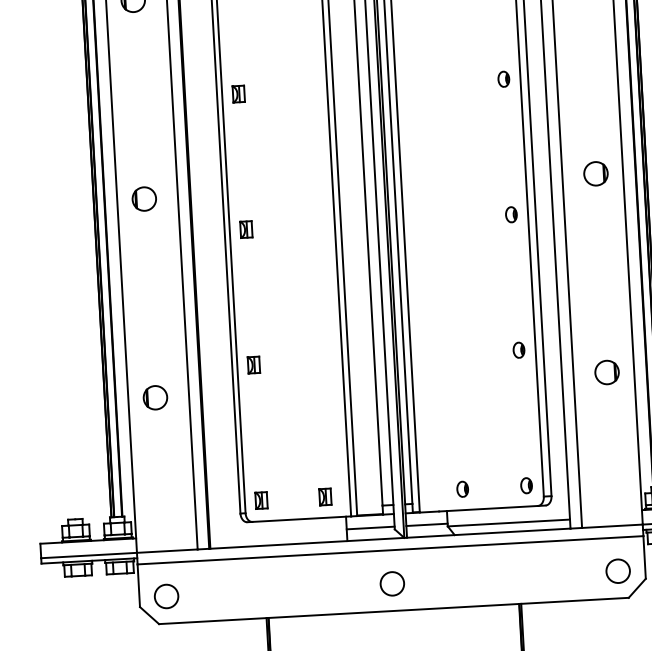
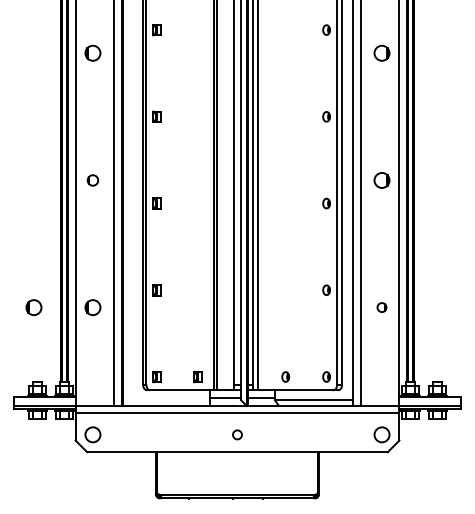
circle: (143, 199) -> (92, 180), size x0.7
circle: (606, 372) -> (381, 307), size x0.6
circle: (62, 402) -> (33, 307), added
circle: (392, 583) -> (237, 434), size x0.6

